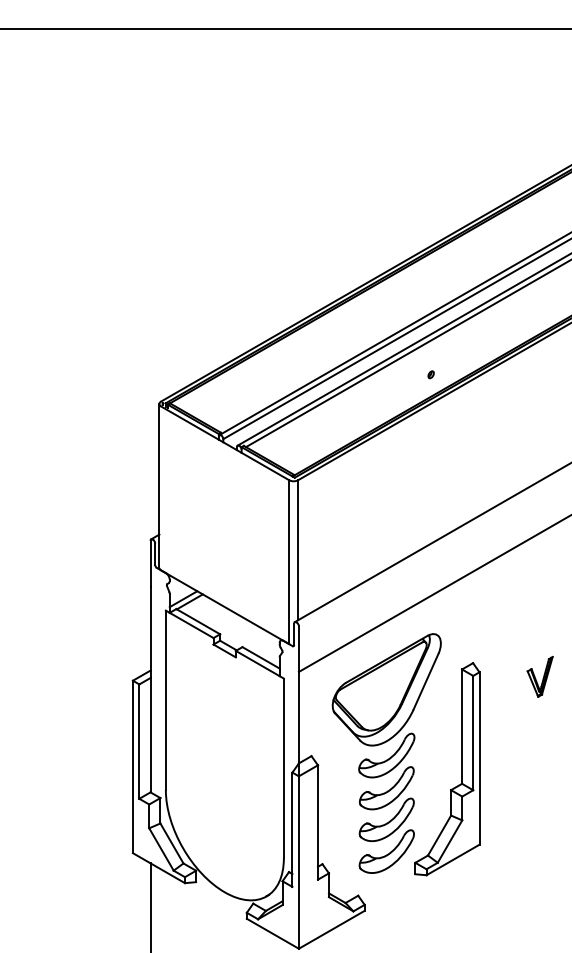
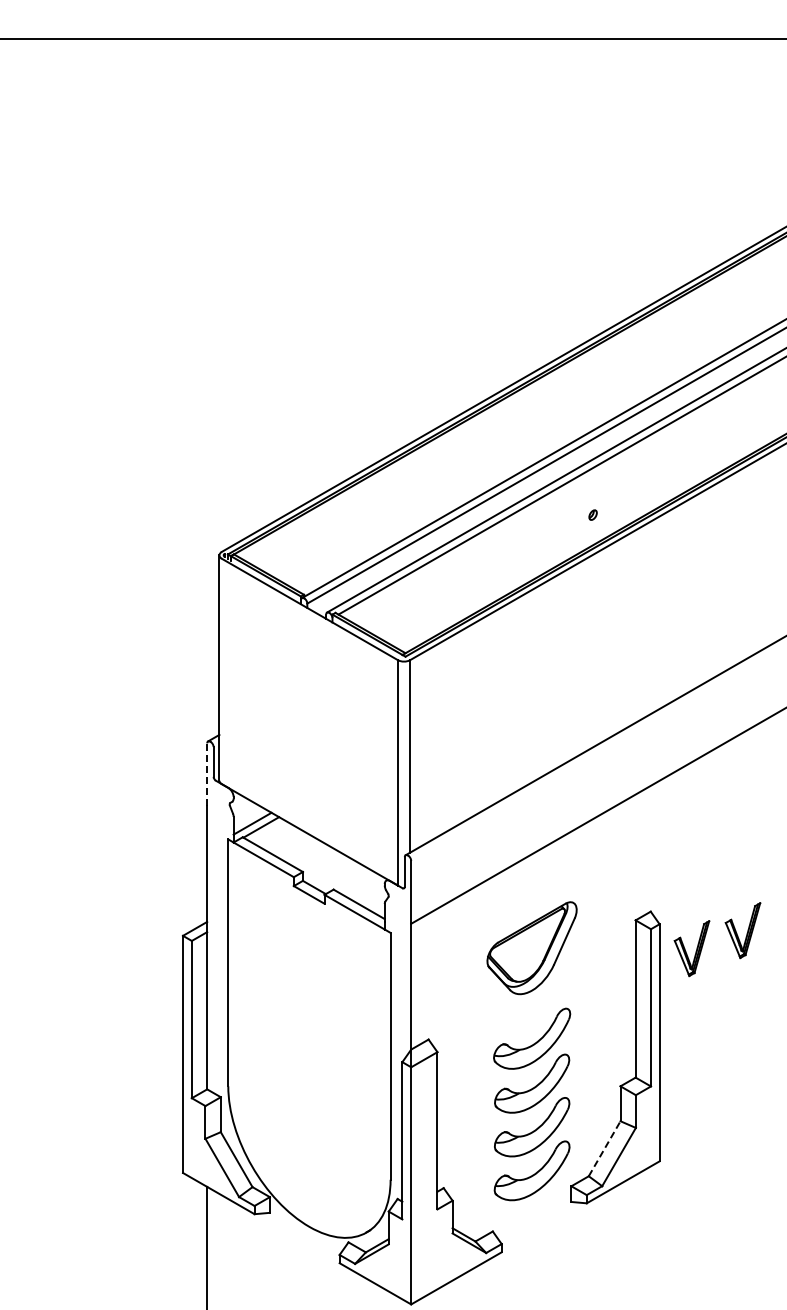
line: (150, 563) -> (207, 774), solid -> dashed
part: (386, 689) -> (531, 947), size x0.6
part: (502, 689) -> (691, 948), added
line: (439, 835) -> (604, 1148), solid -> dashed

